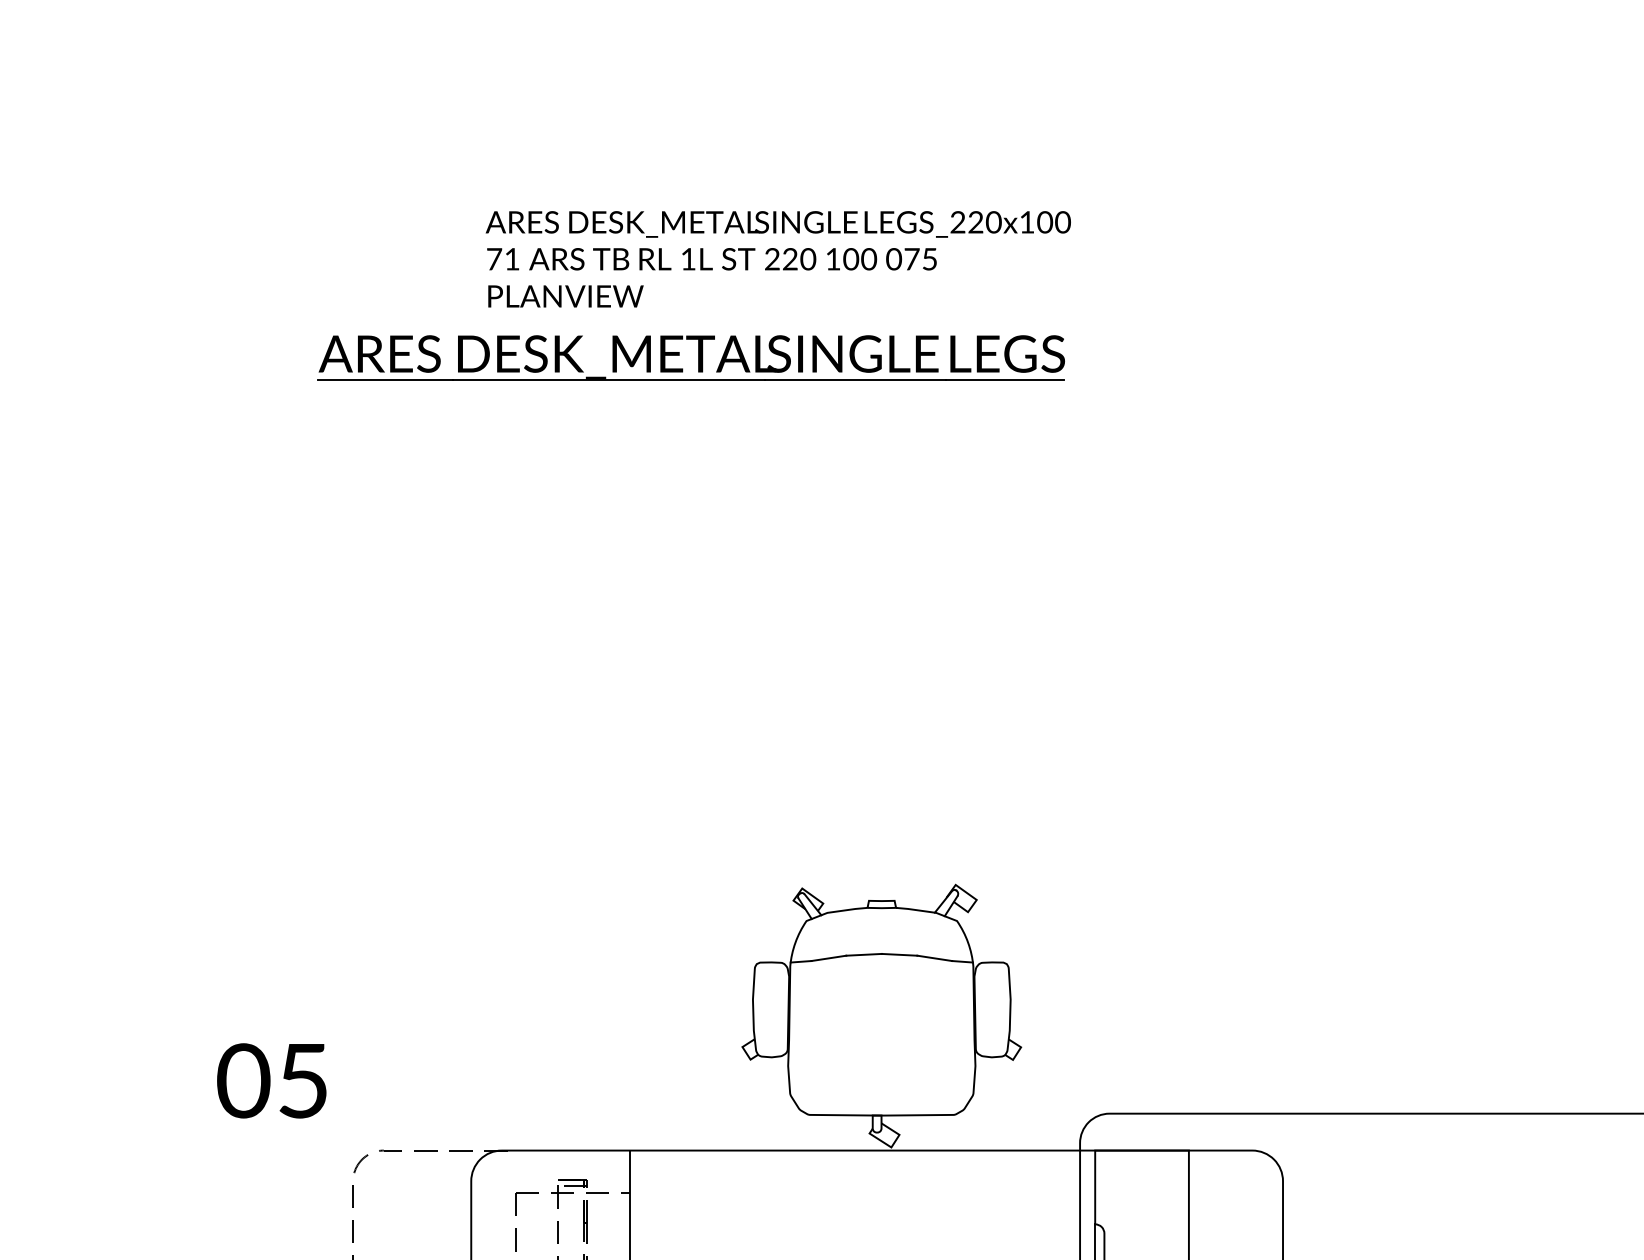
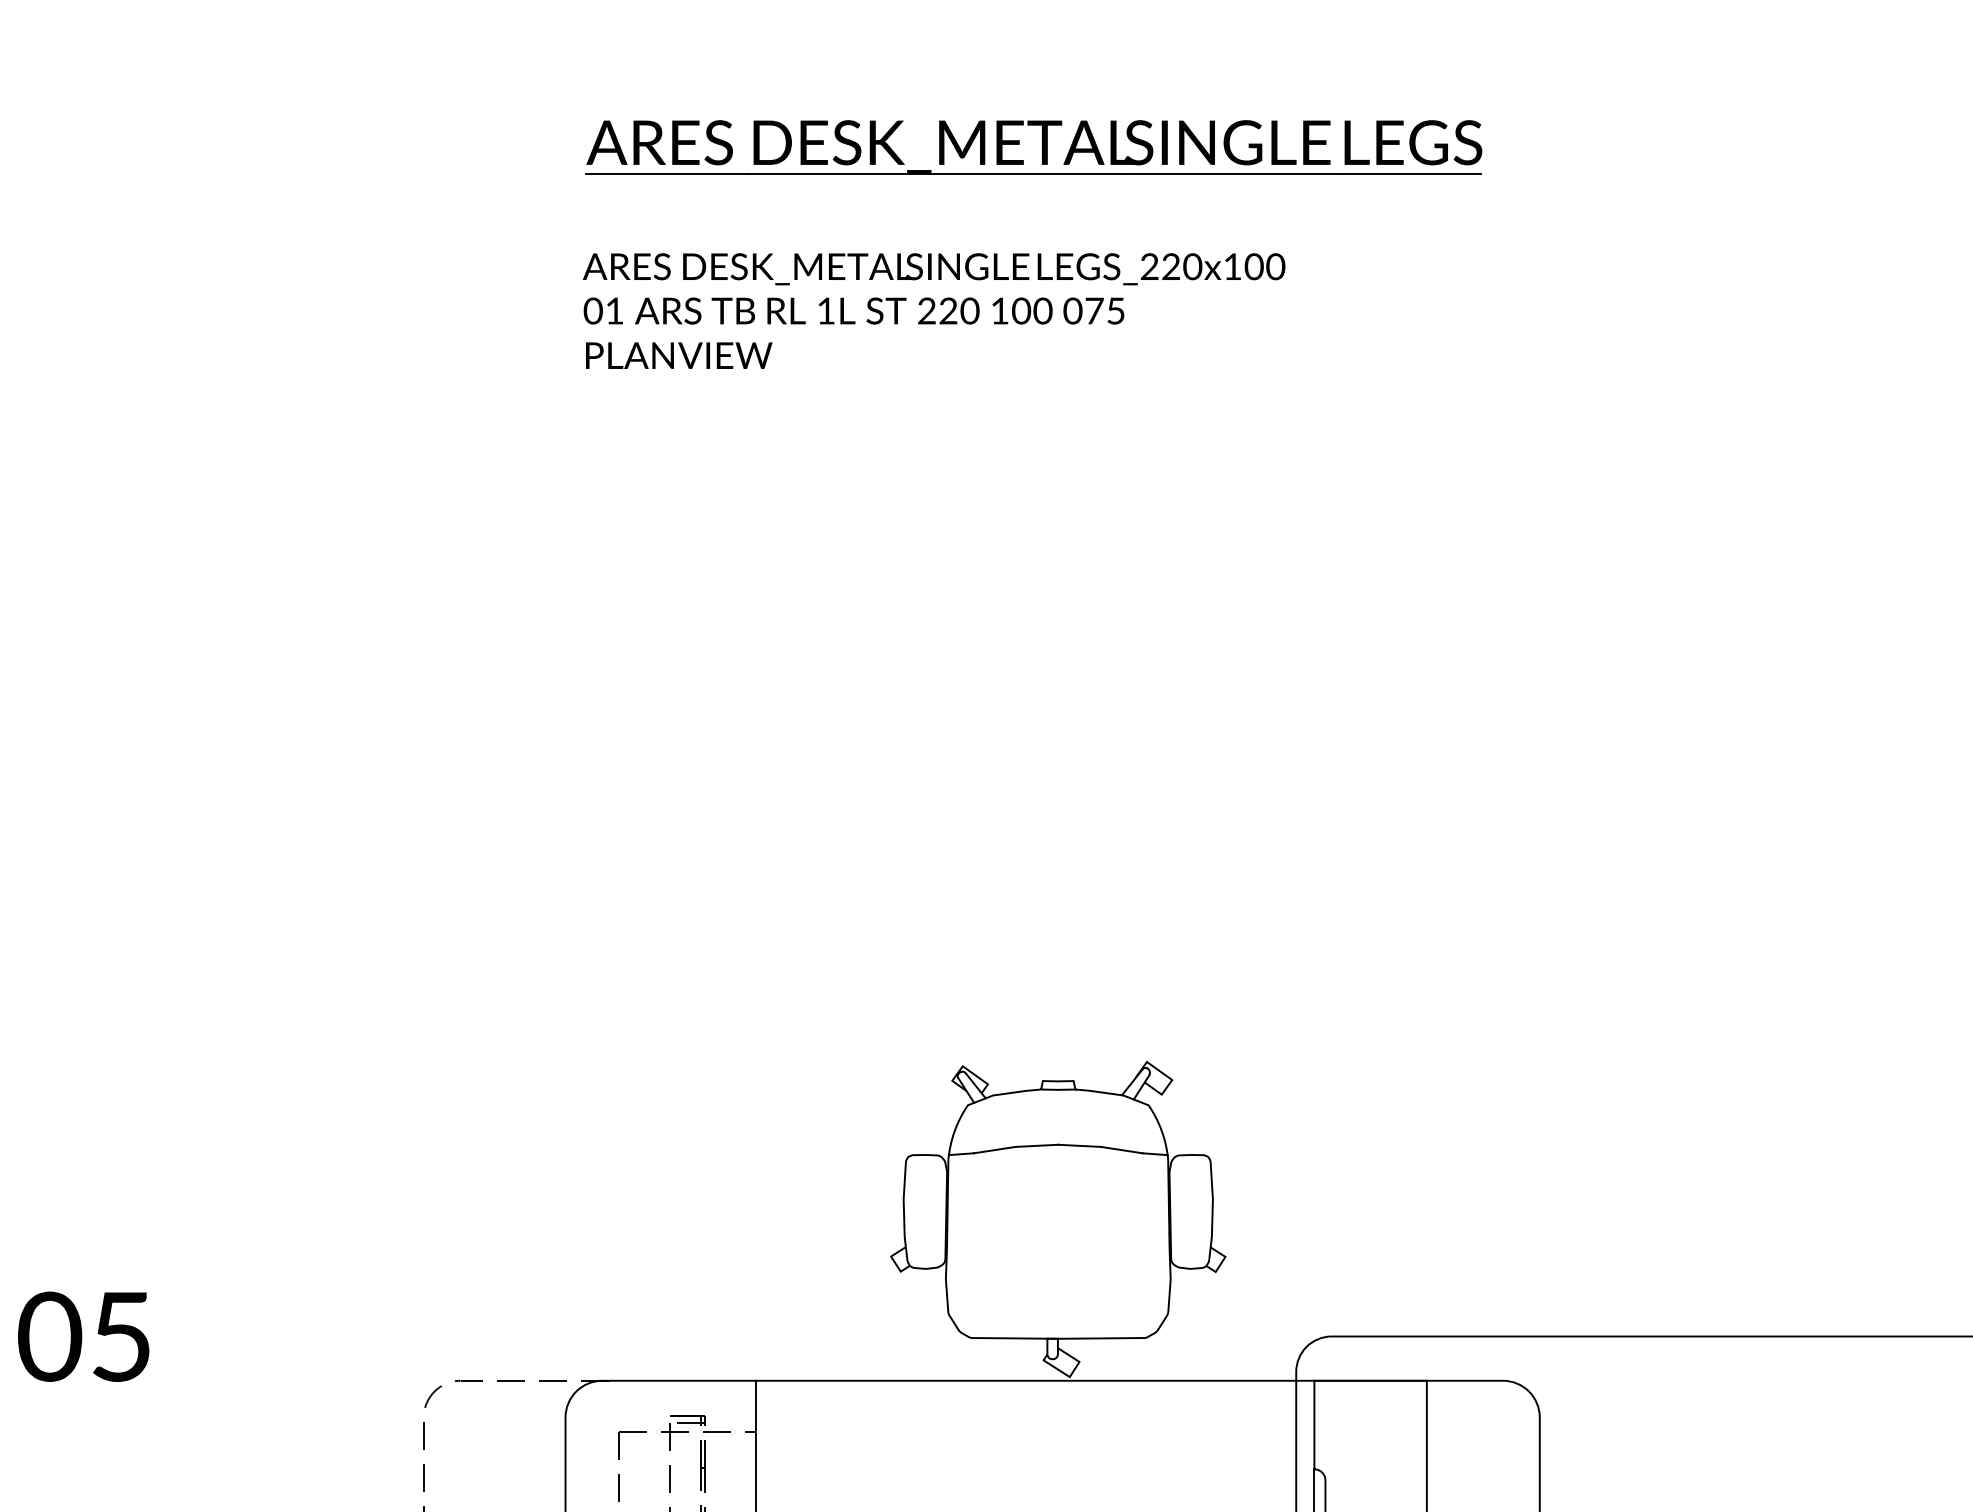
text: (494, 259) -> (593, 311), 71 -> 01
part: (698, 357) -> (1042, 146), moved
text: (271, 1080) -> (83, 1336), moved

